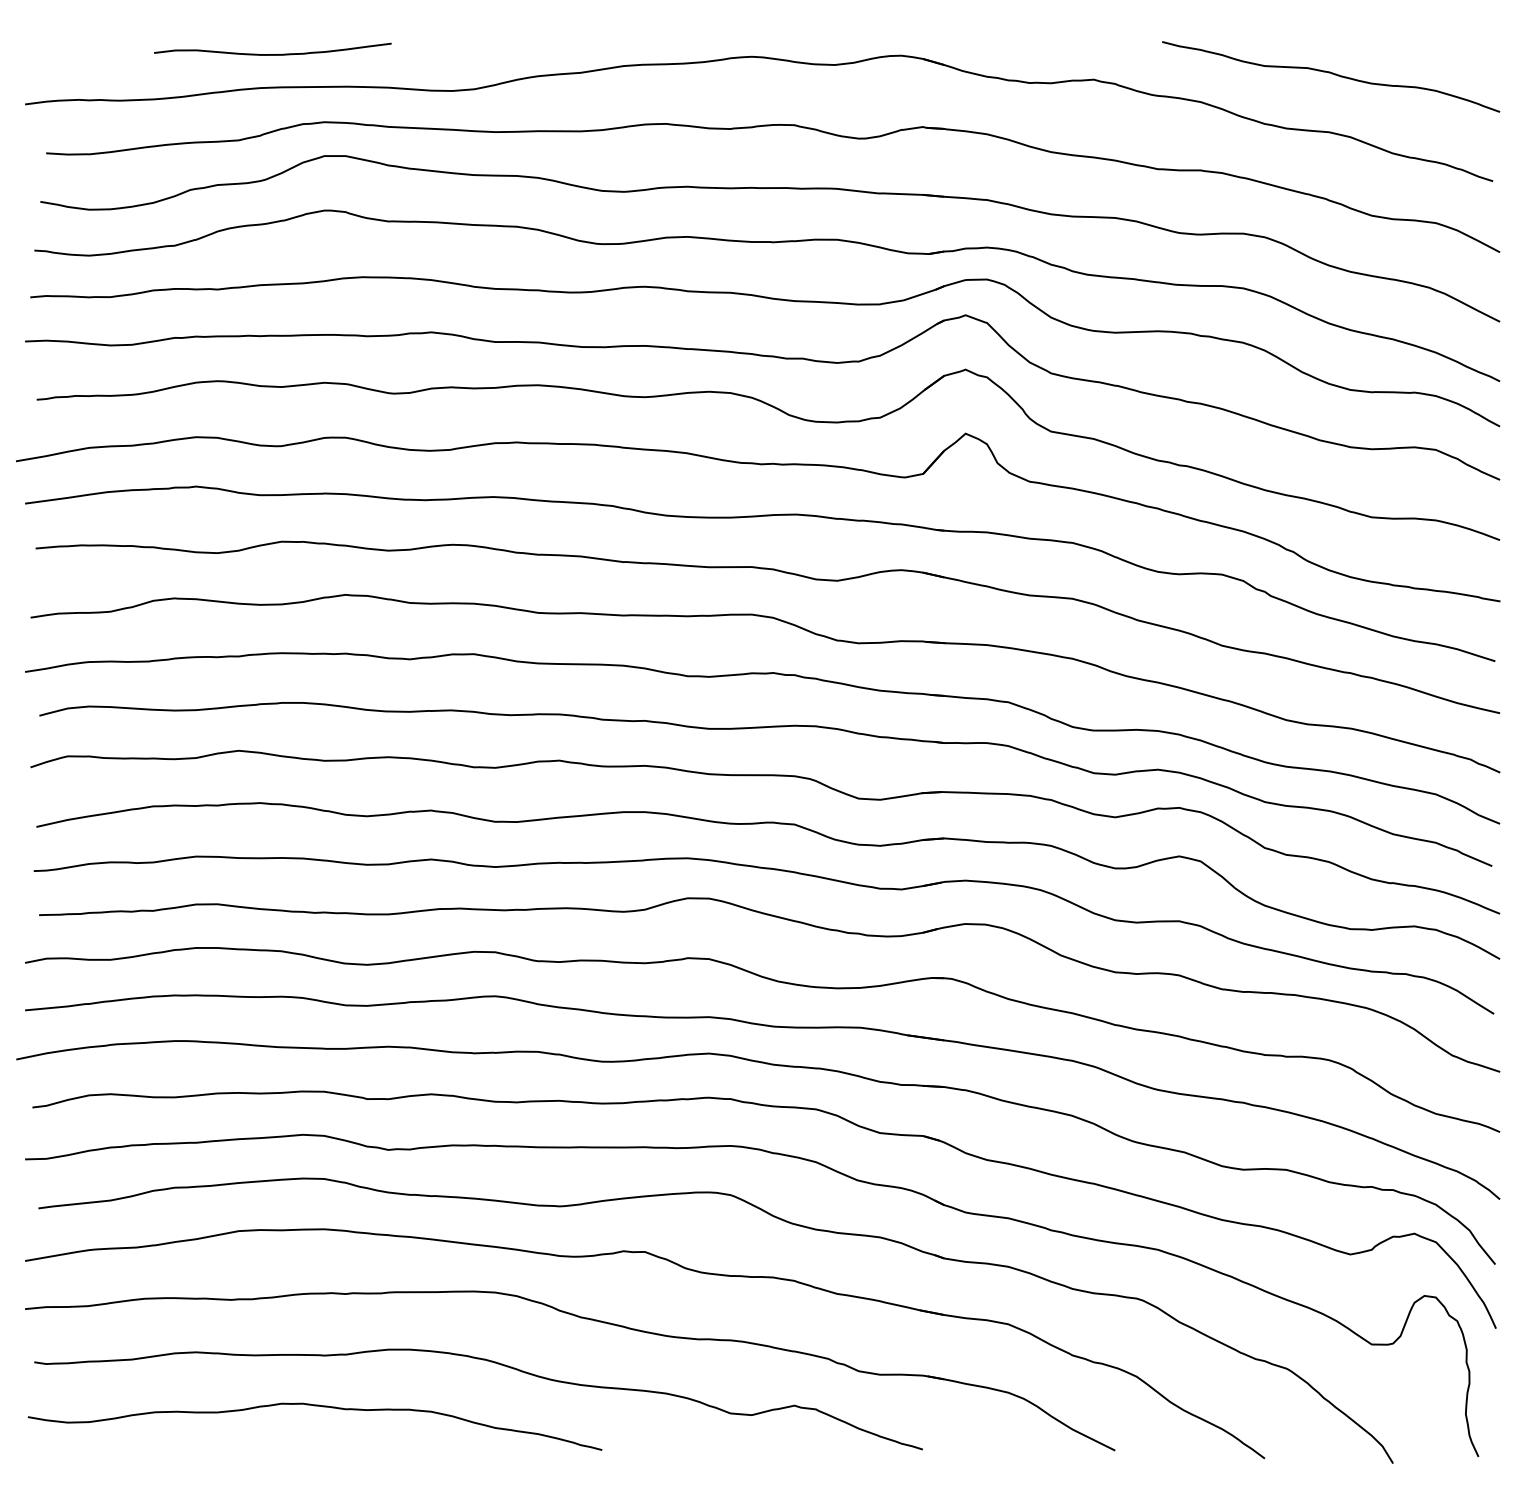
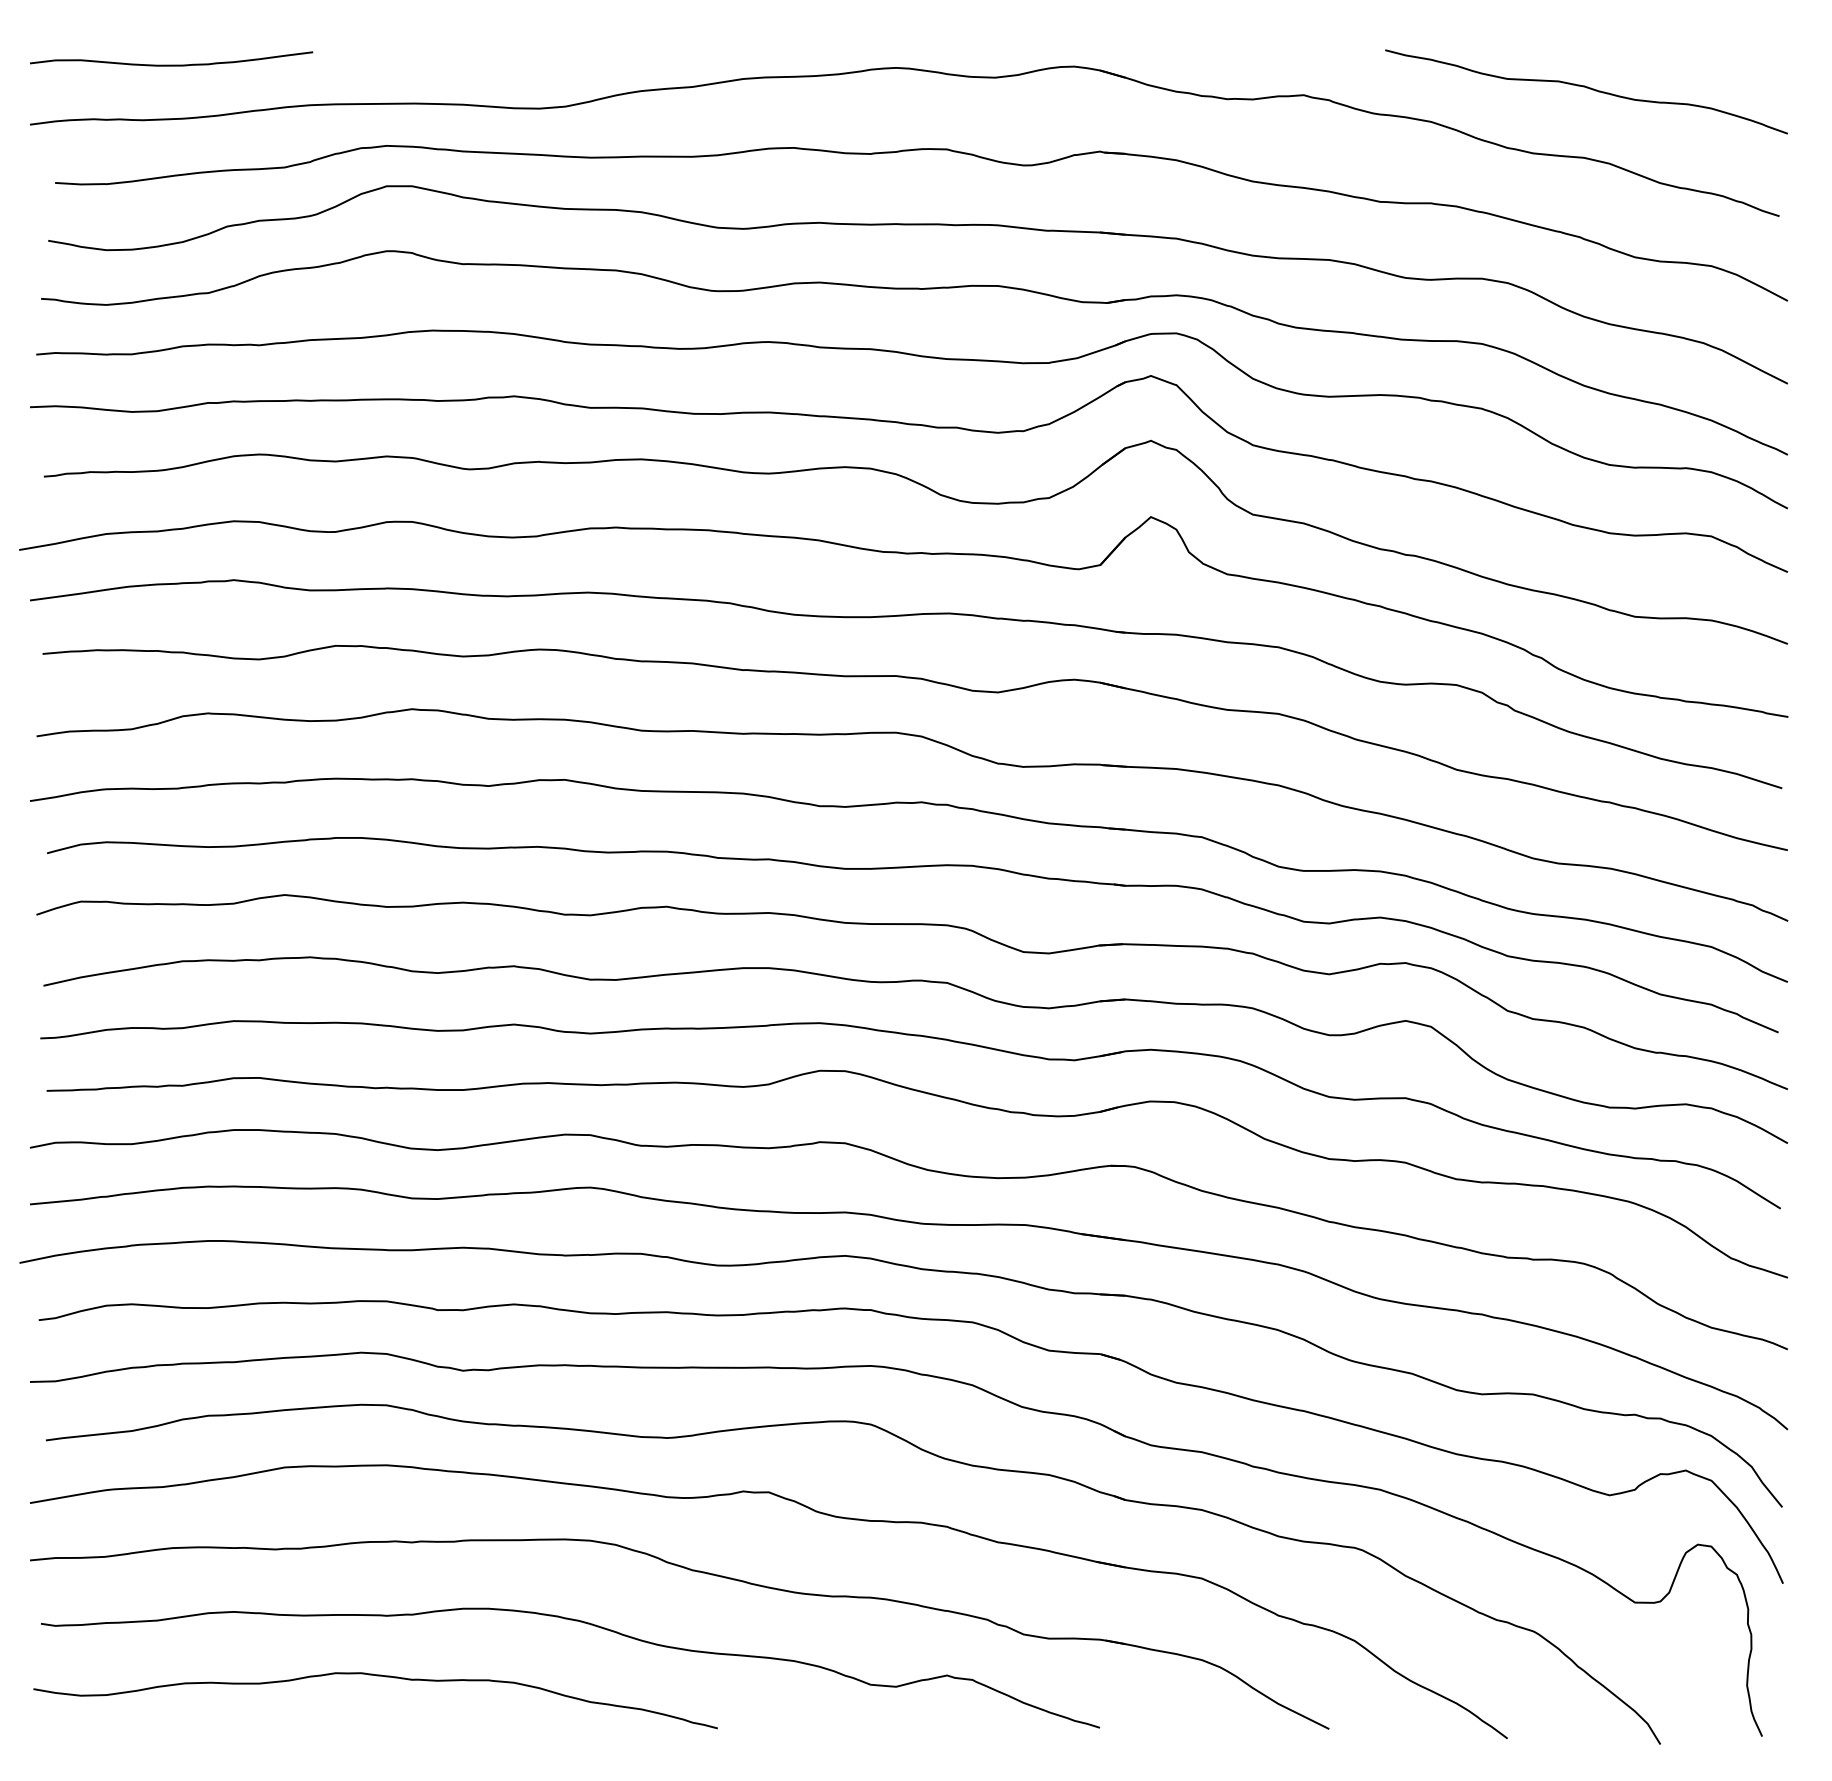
curve: (272, 54) -> (171, 65), moved

